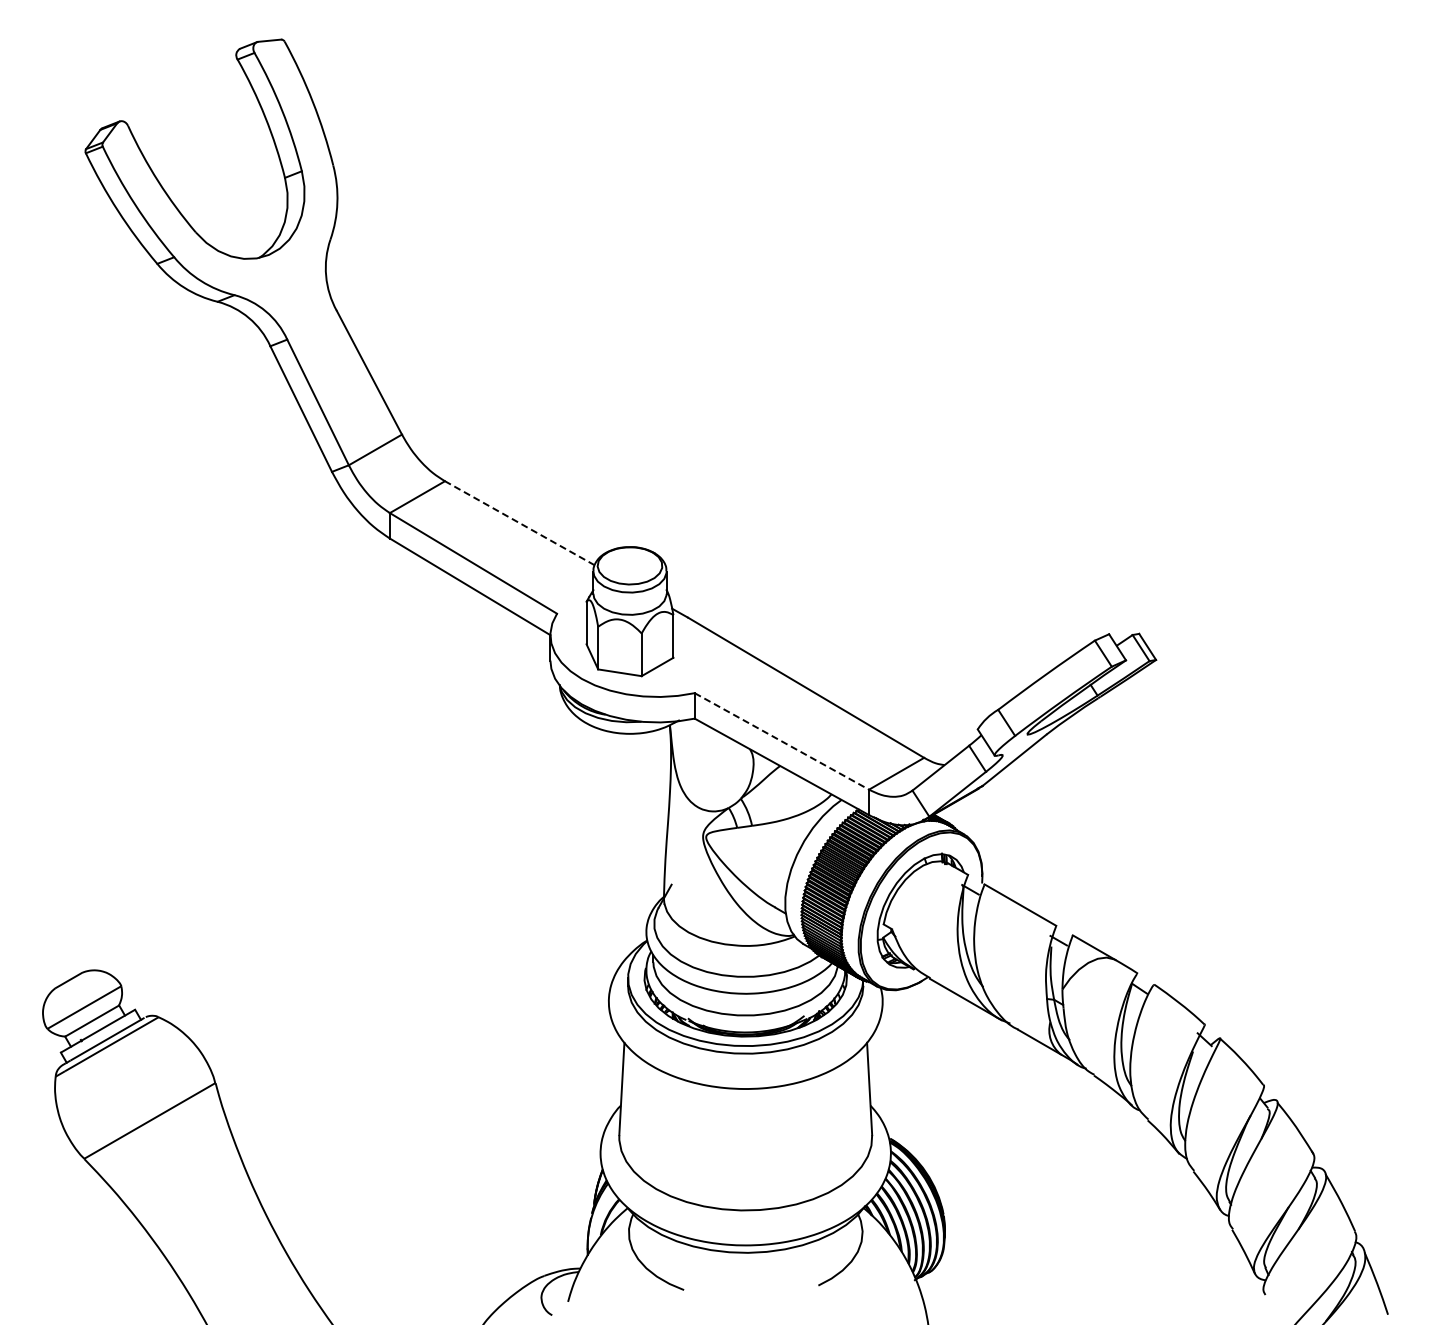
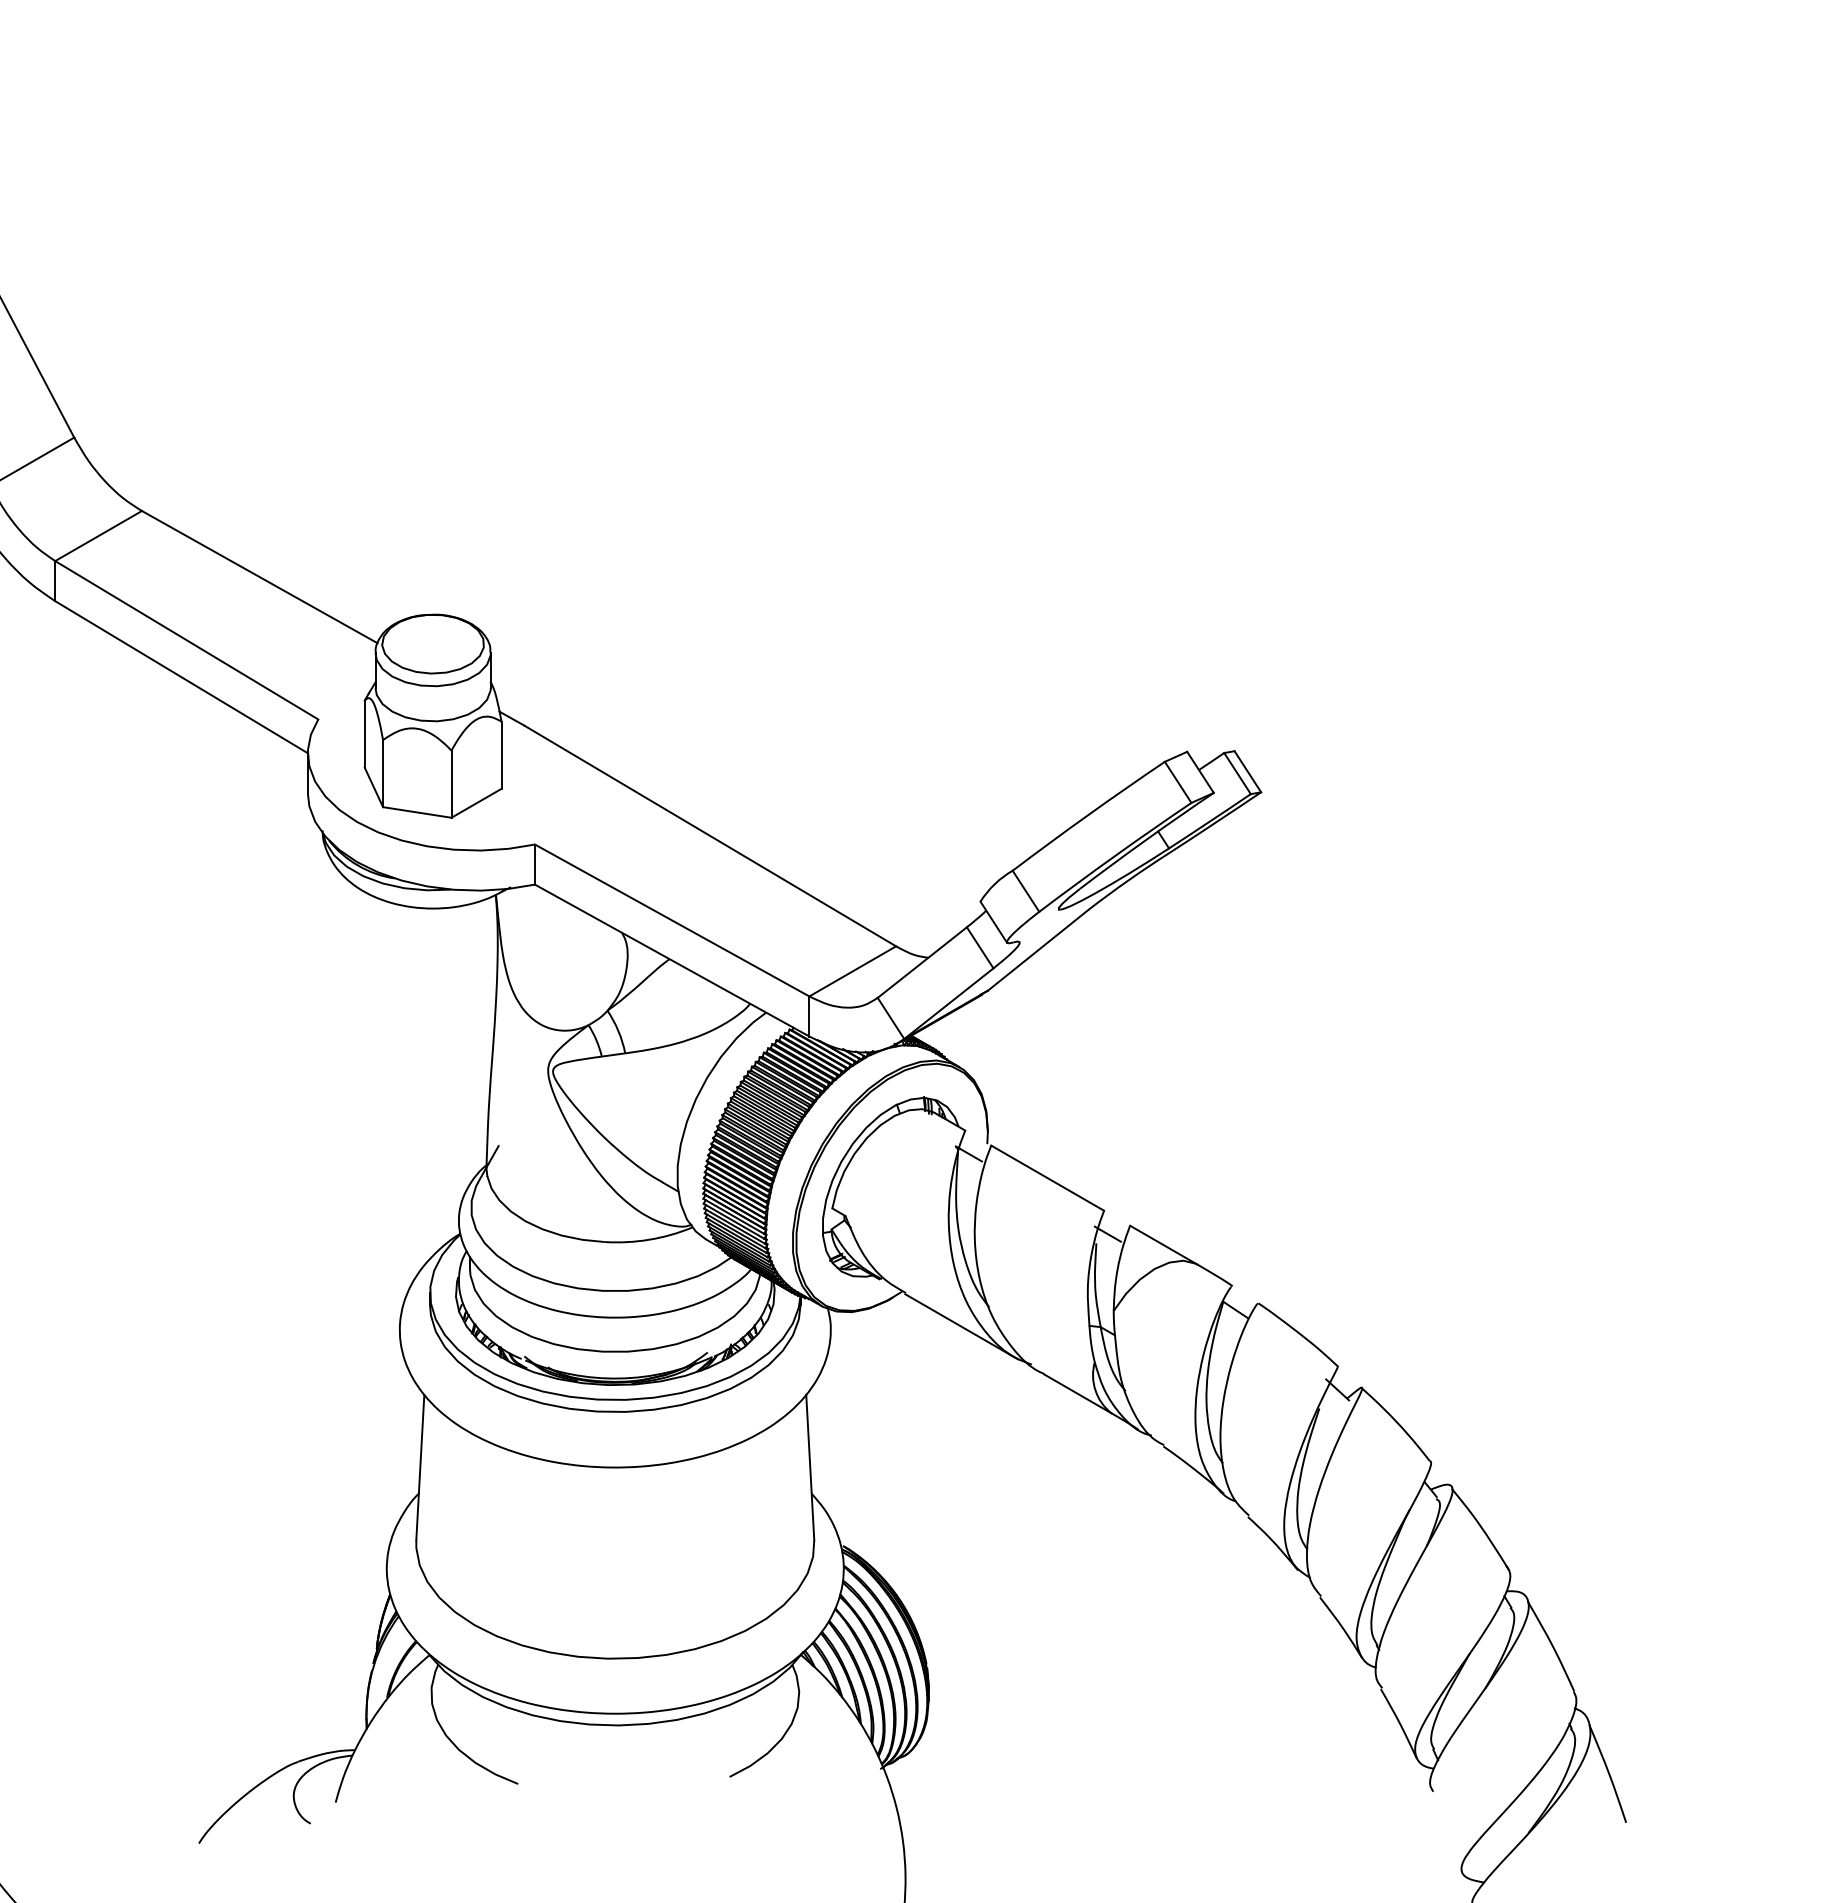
line: (519, 523) -> (259, 577), dashed -> solid
line: (781, 741) -> (671, 920), dashed -> solid

